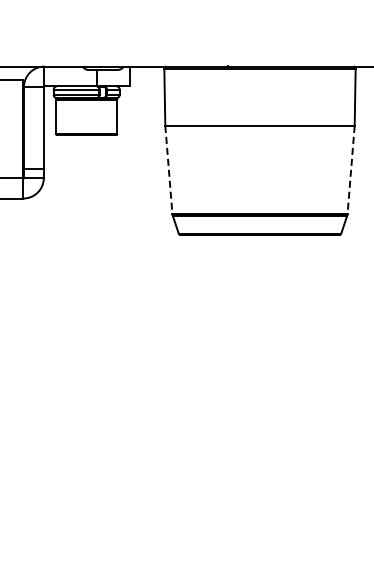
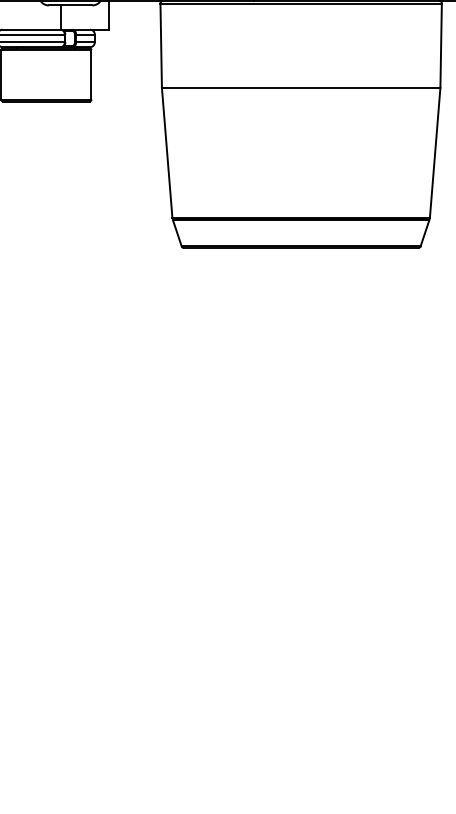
line: (168, 170) -> (166, 153), dashed -> solid
line: (351, 170) -> (435, 153), dashed -> solid

